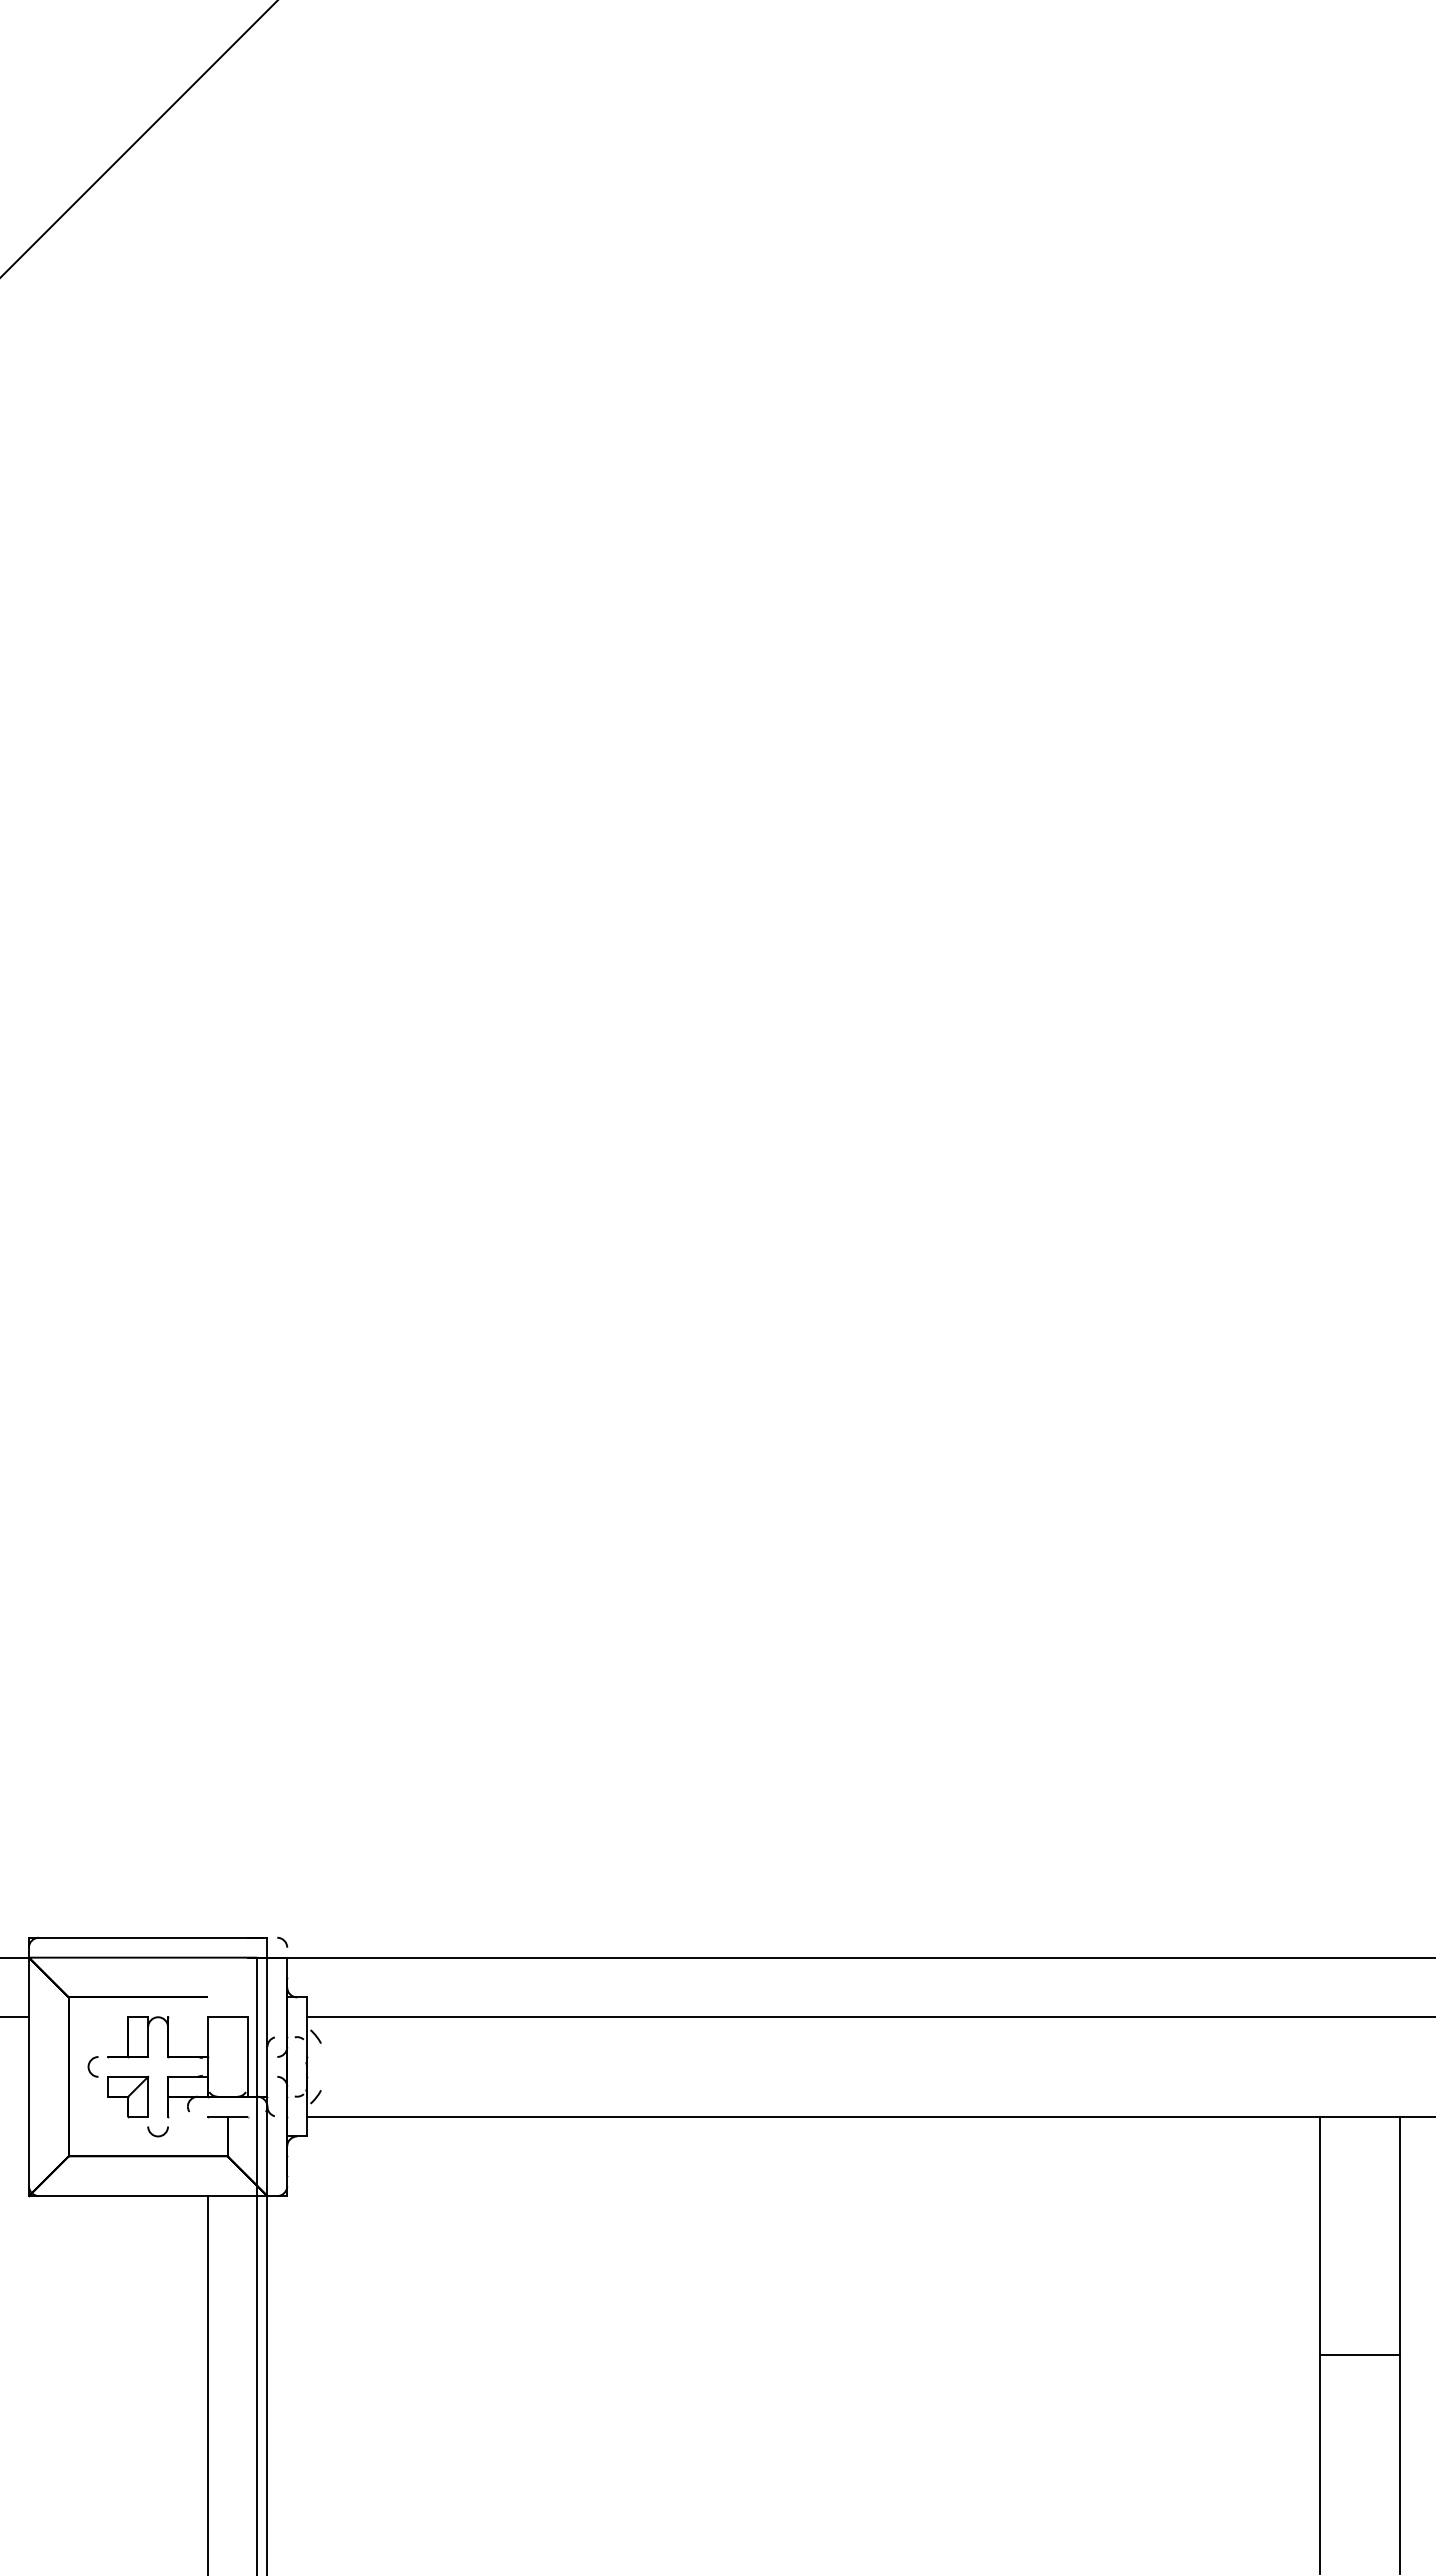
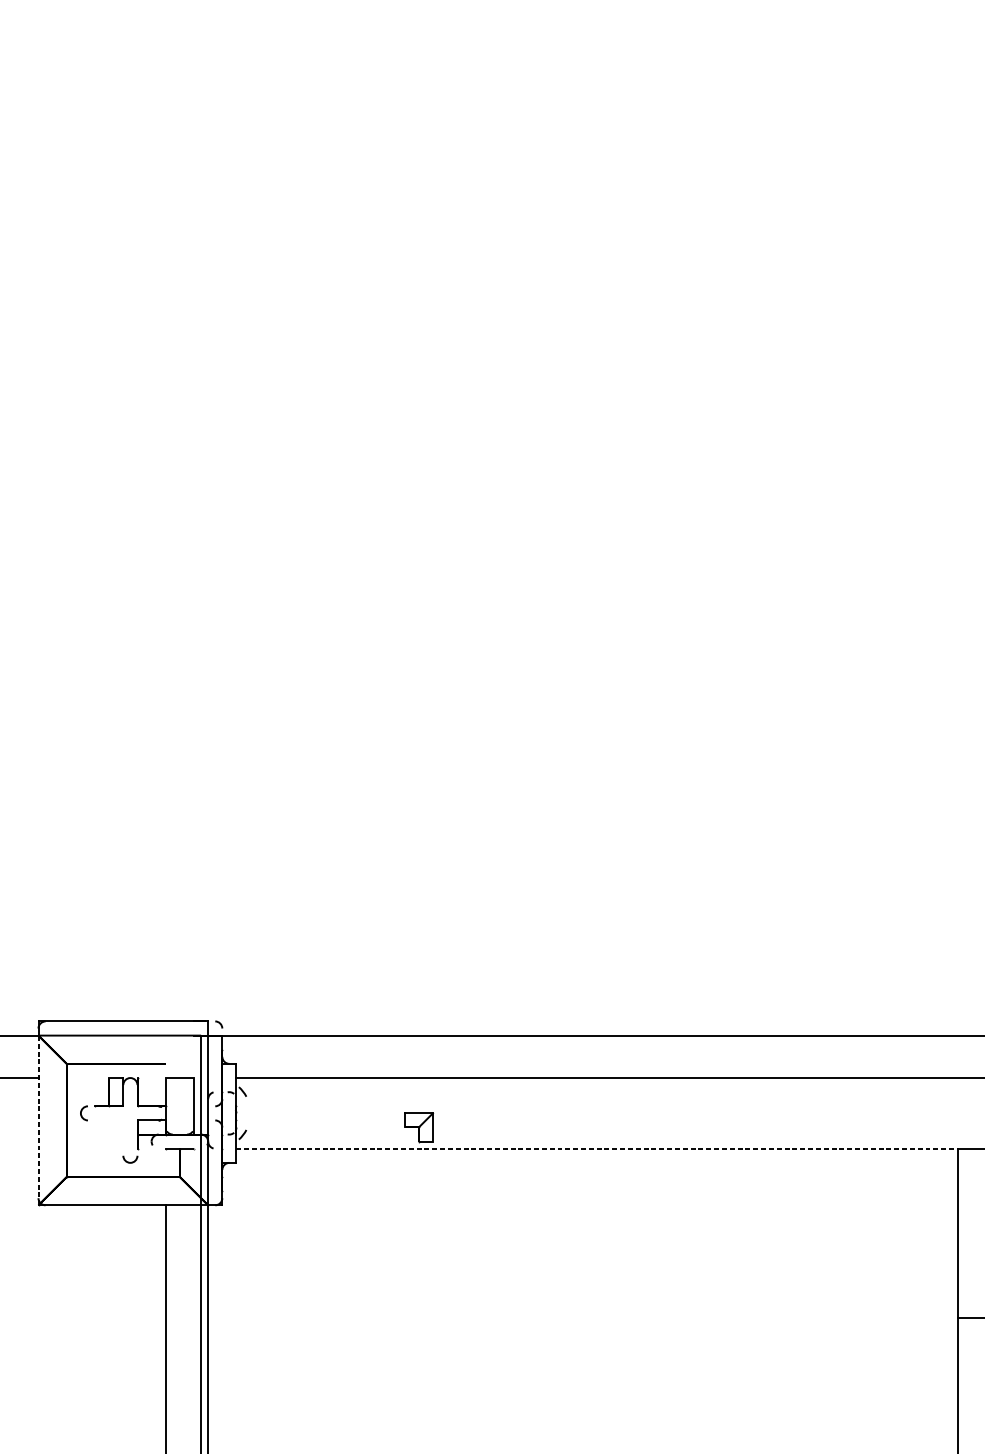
line: (28, 2076) -> (38, 1120), solid -> dashed
part: (128, 2096) -> (418, 1127), moved
line: (813, 2116) -> (596, 1148), solid -> dashed

